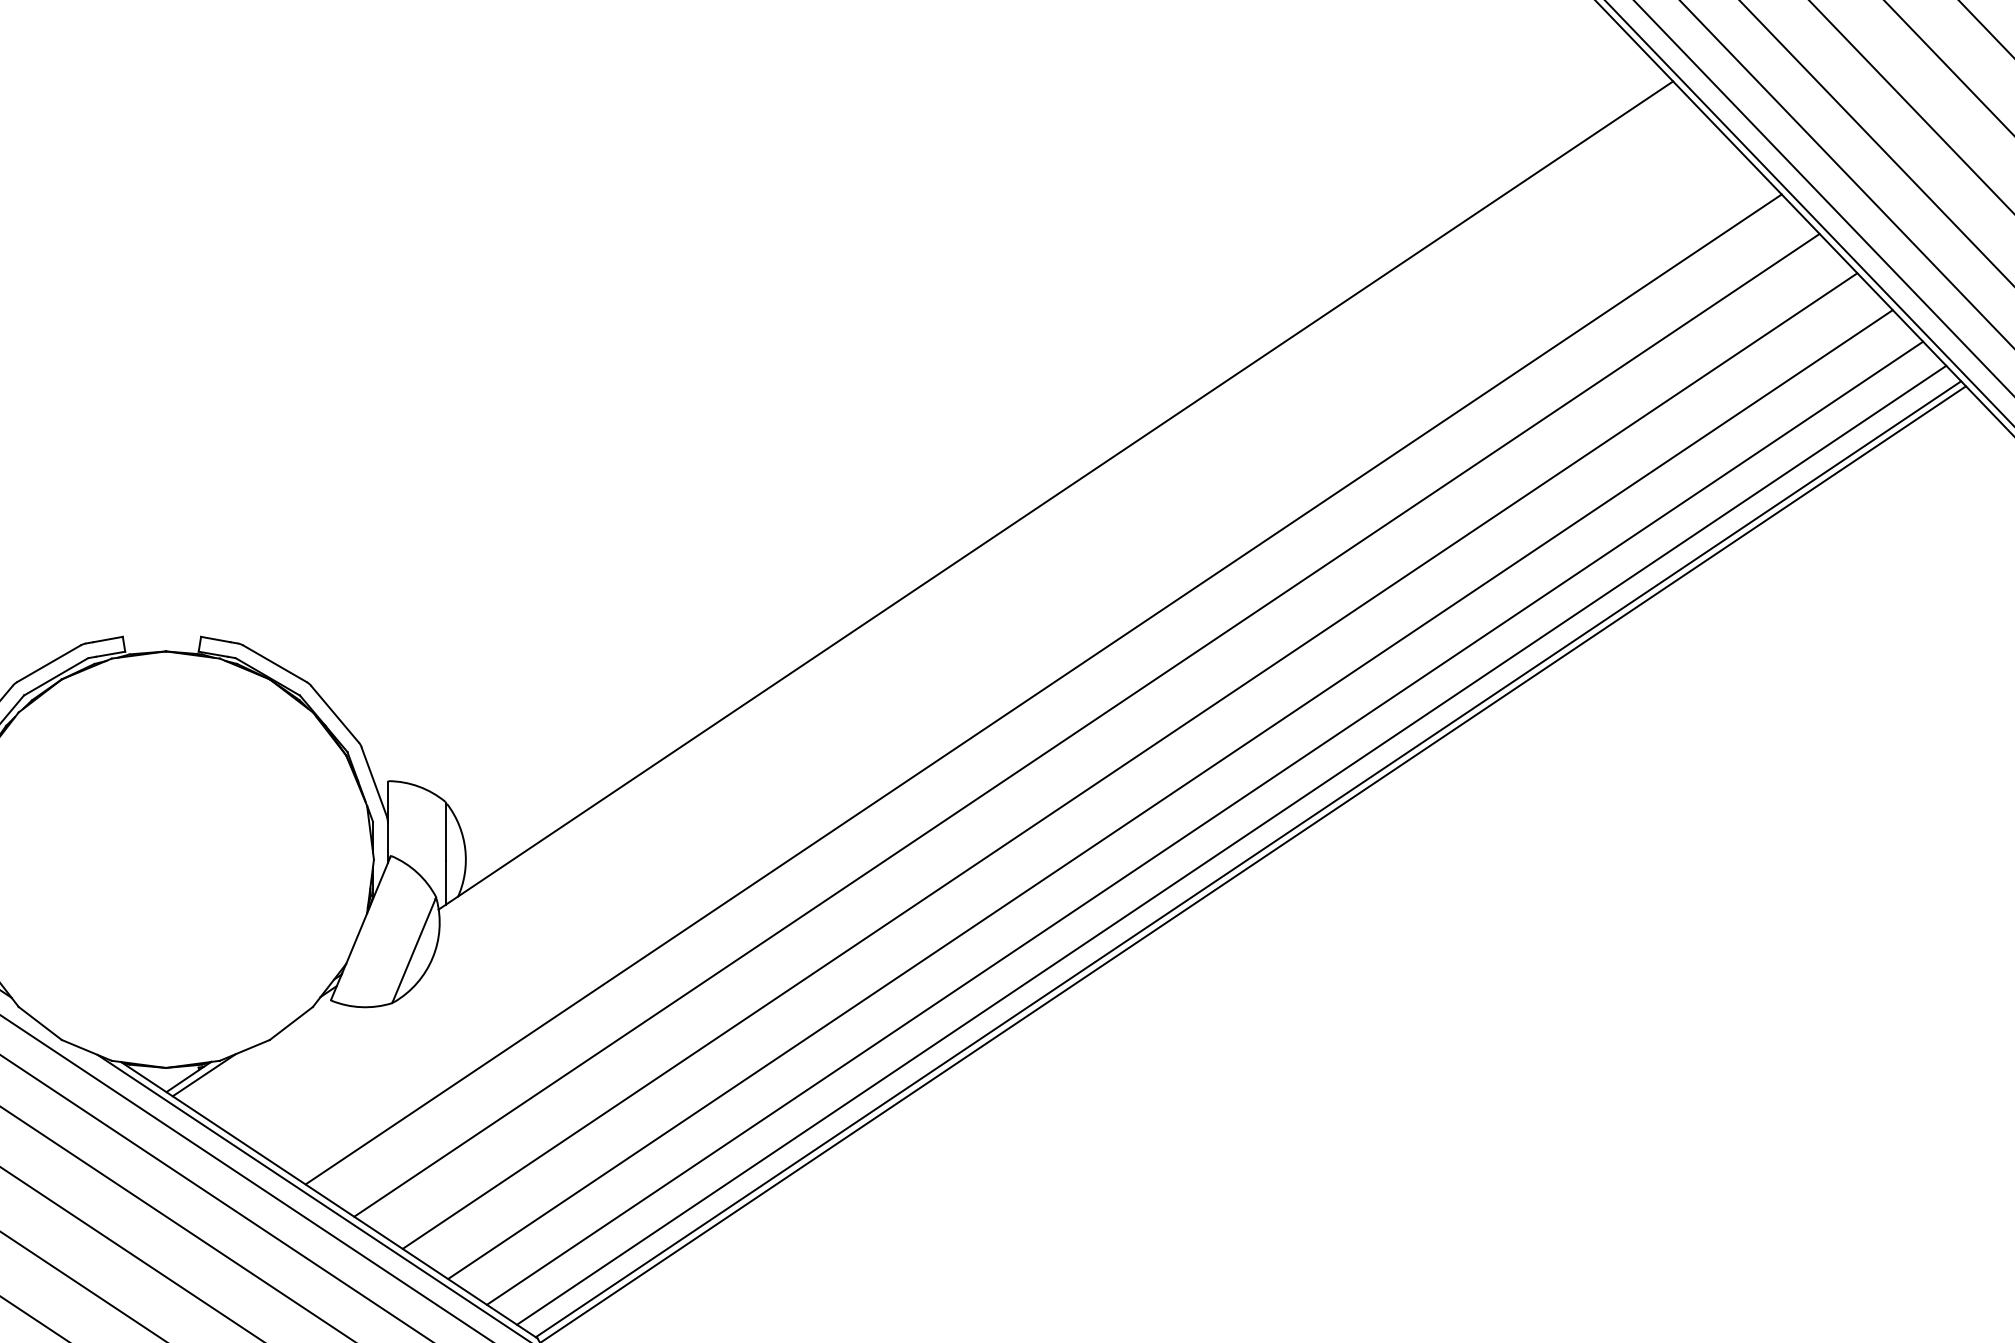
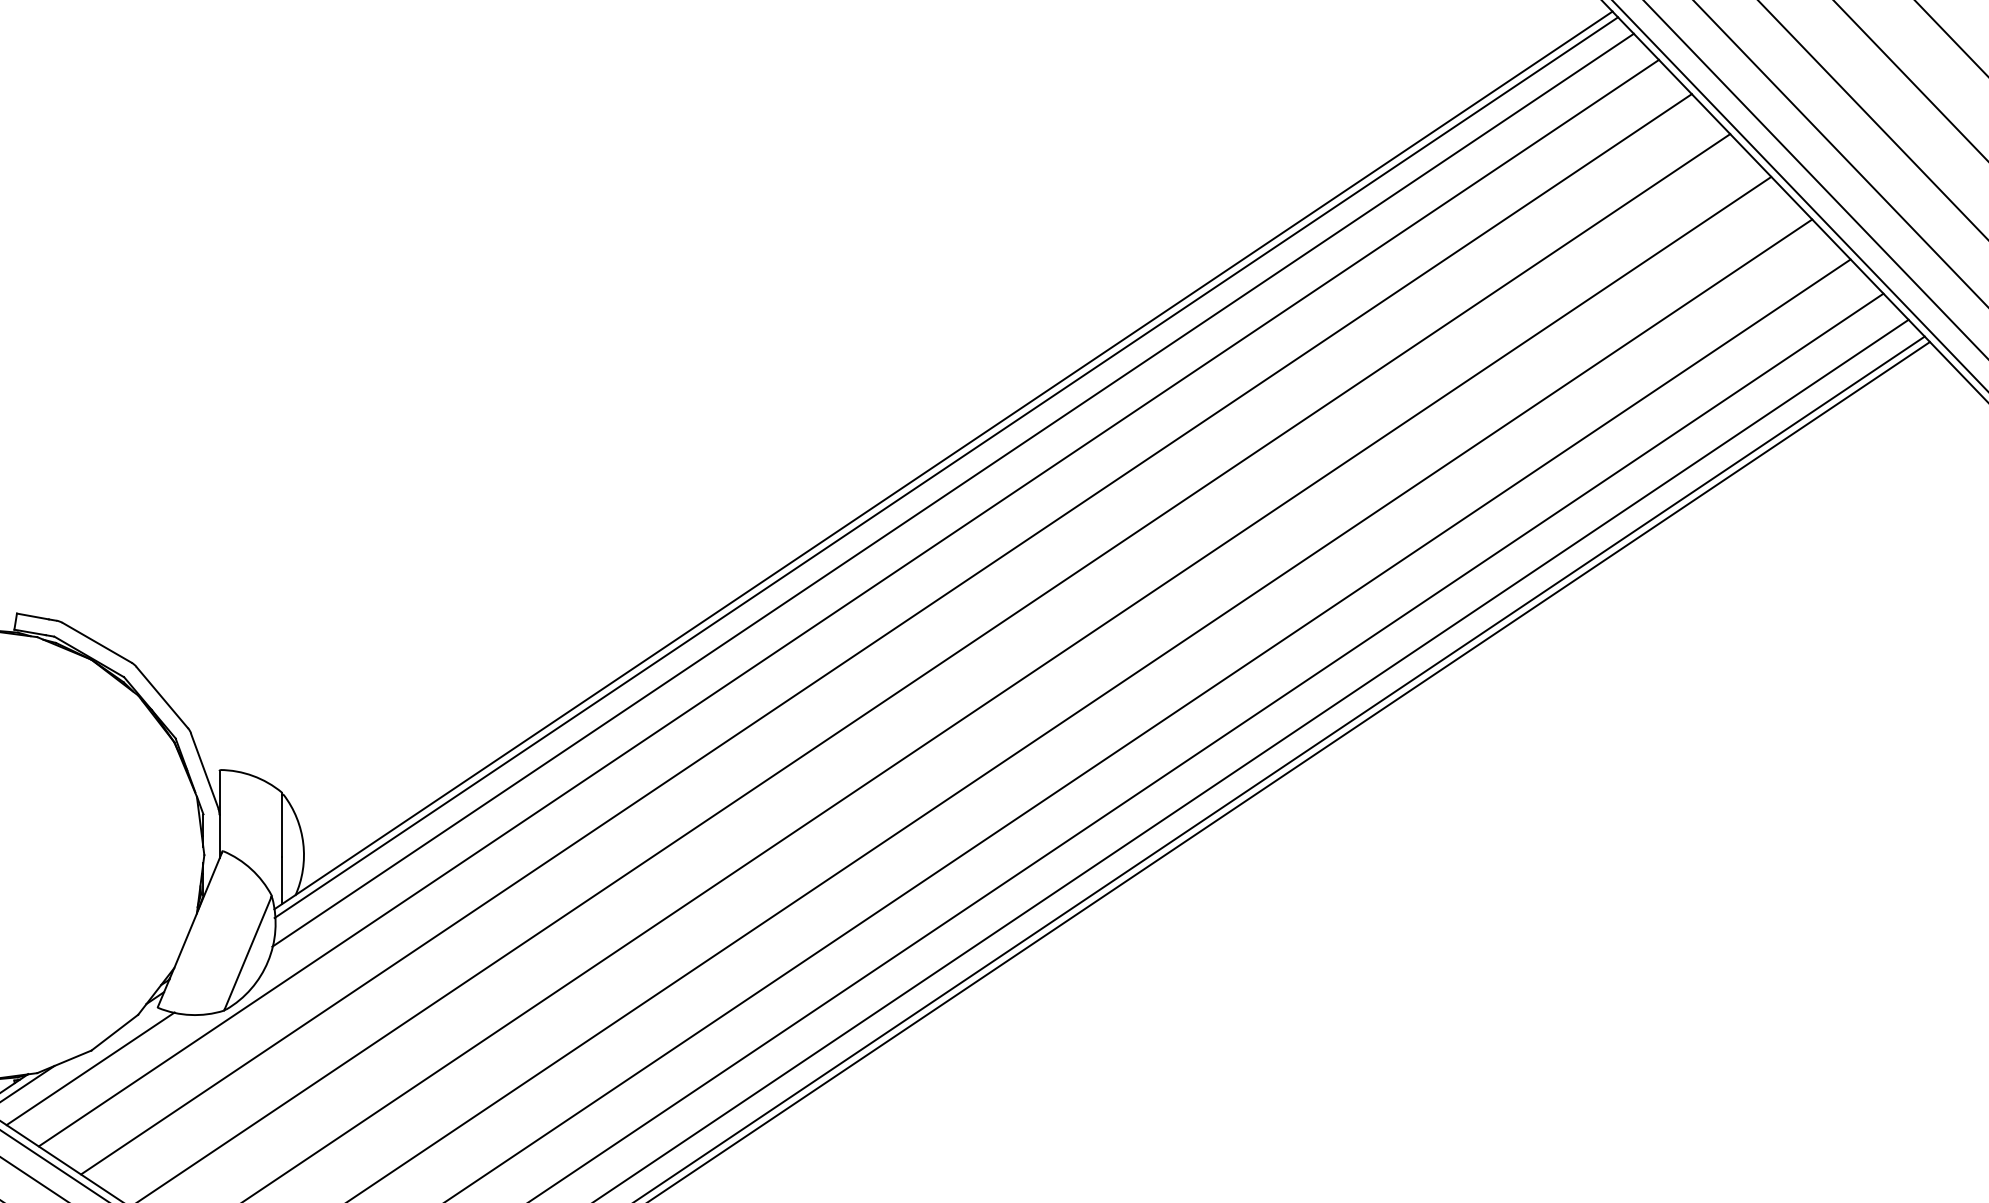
line: (1058, 501) -> (946, 466), added
line: (1064, 522) -> (952, 489), added
line: (968, 627) -> (848, 603), added
line: (1003, 655) -> (886, 633), added
line: (268, 1056) -> (90, 1068), added

